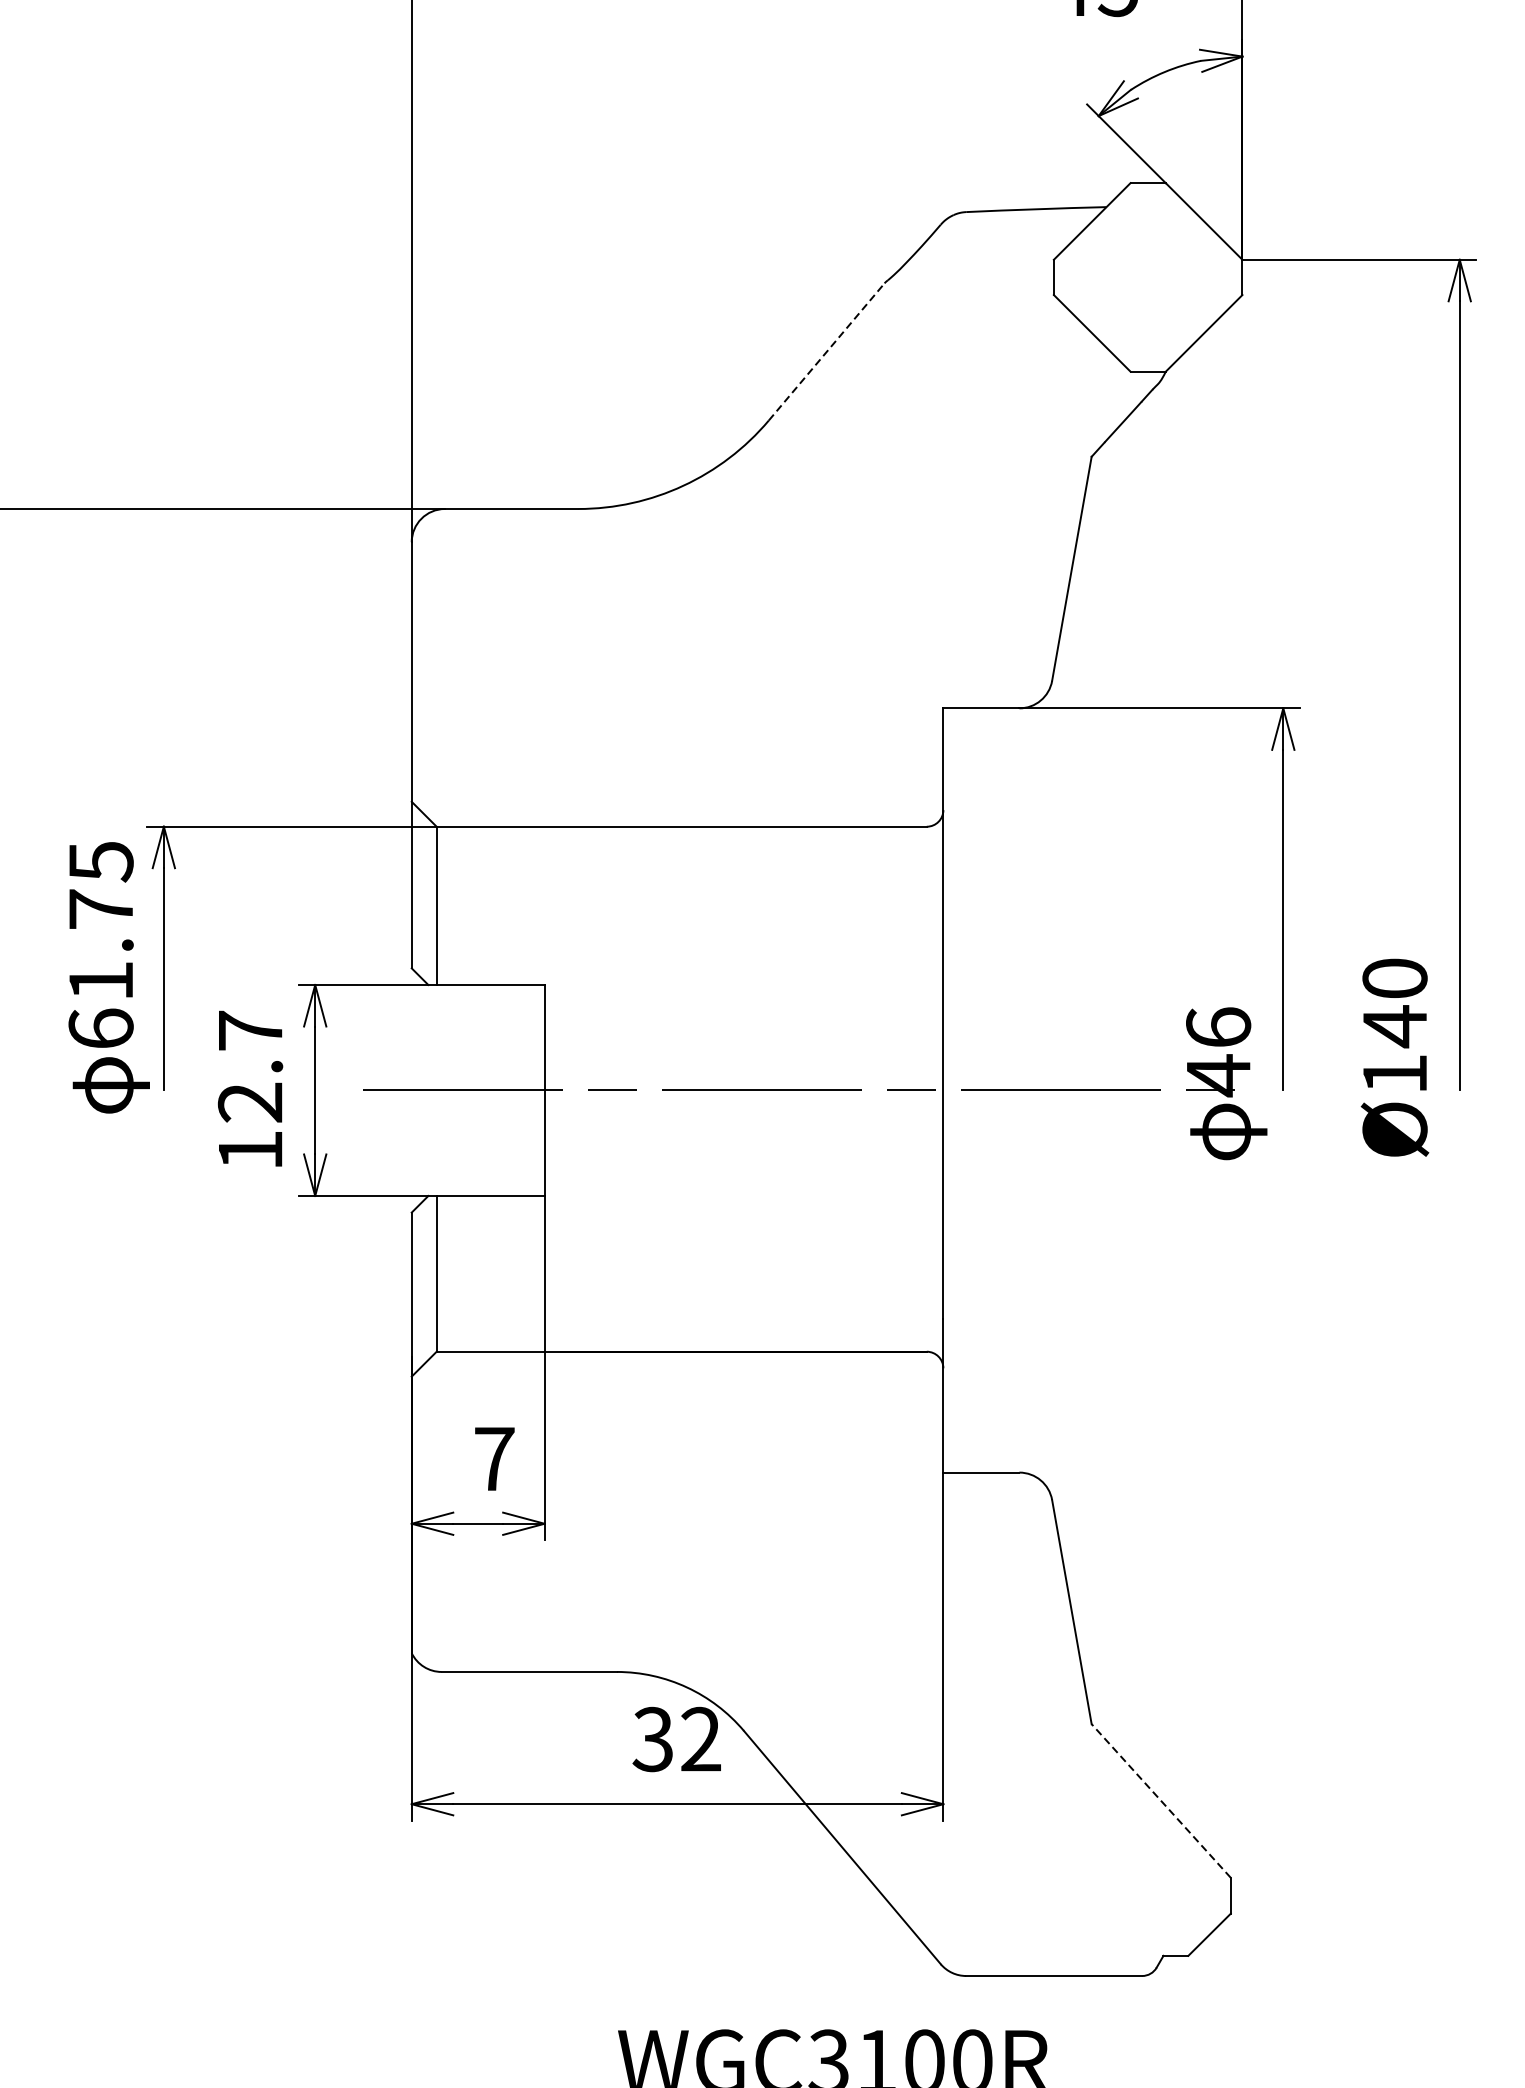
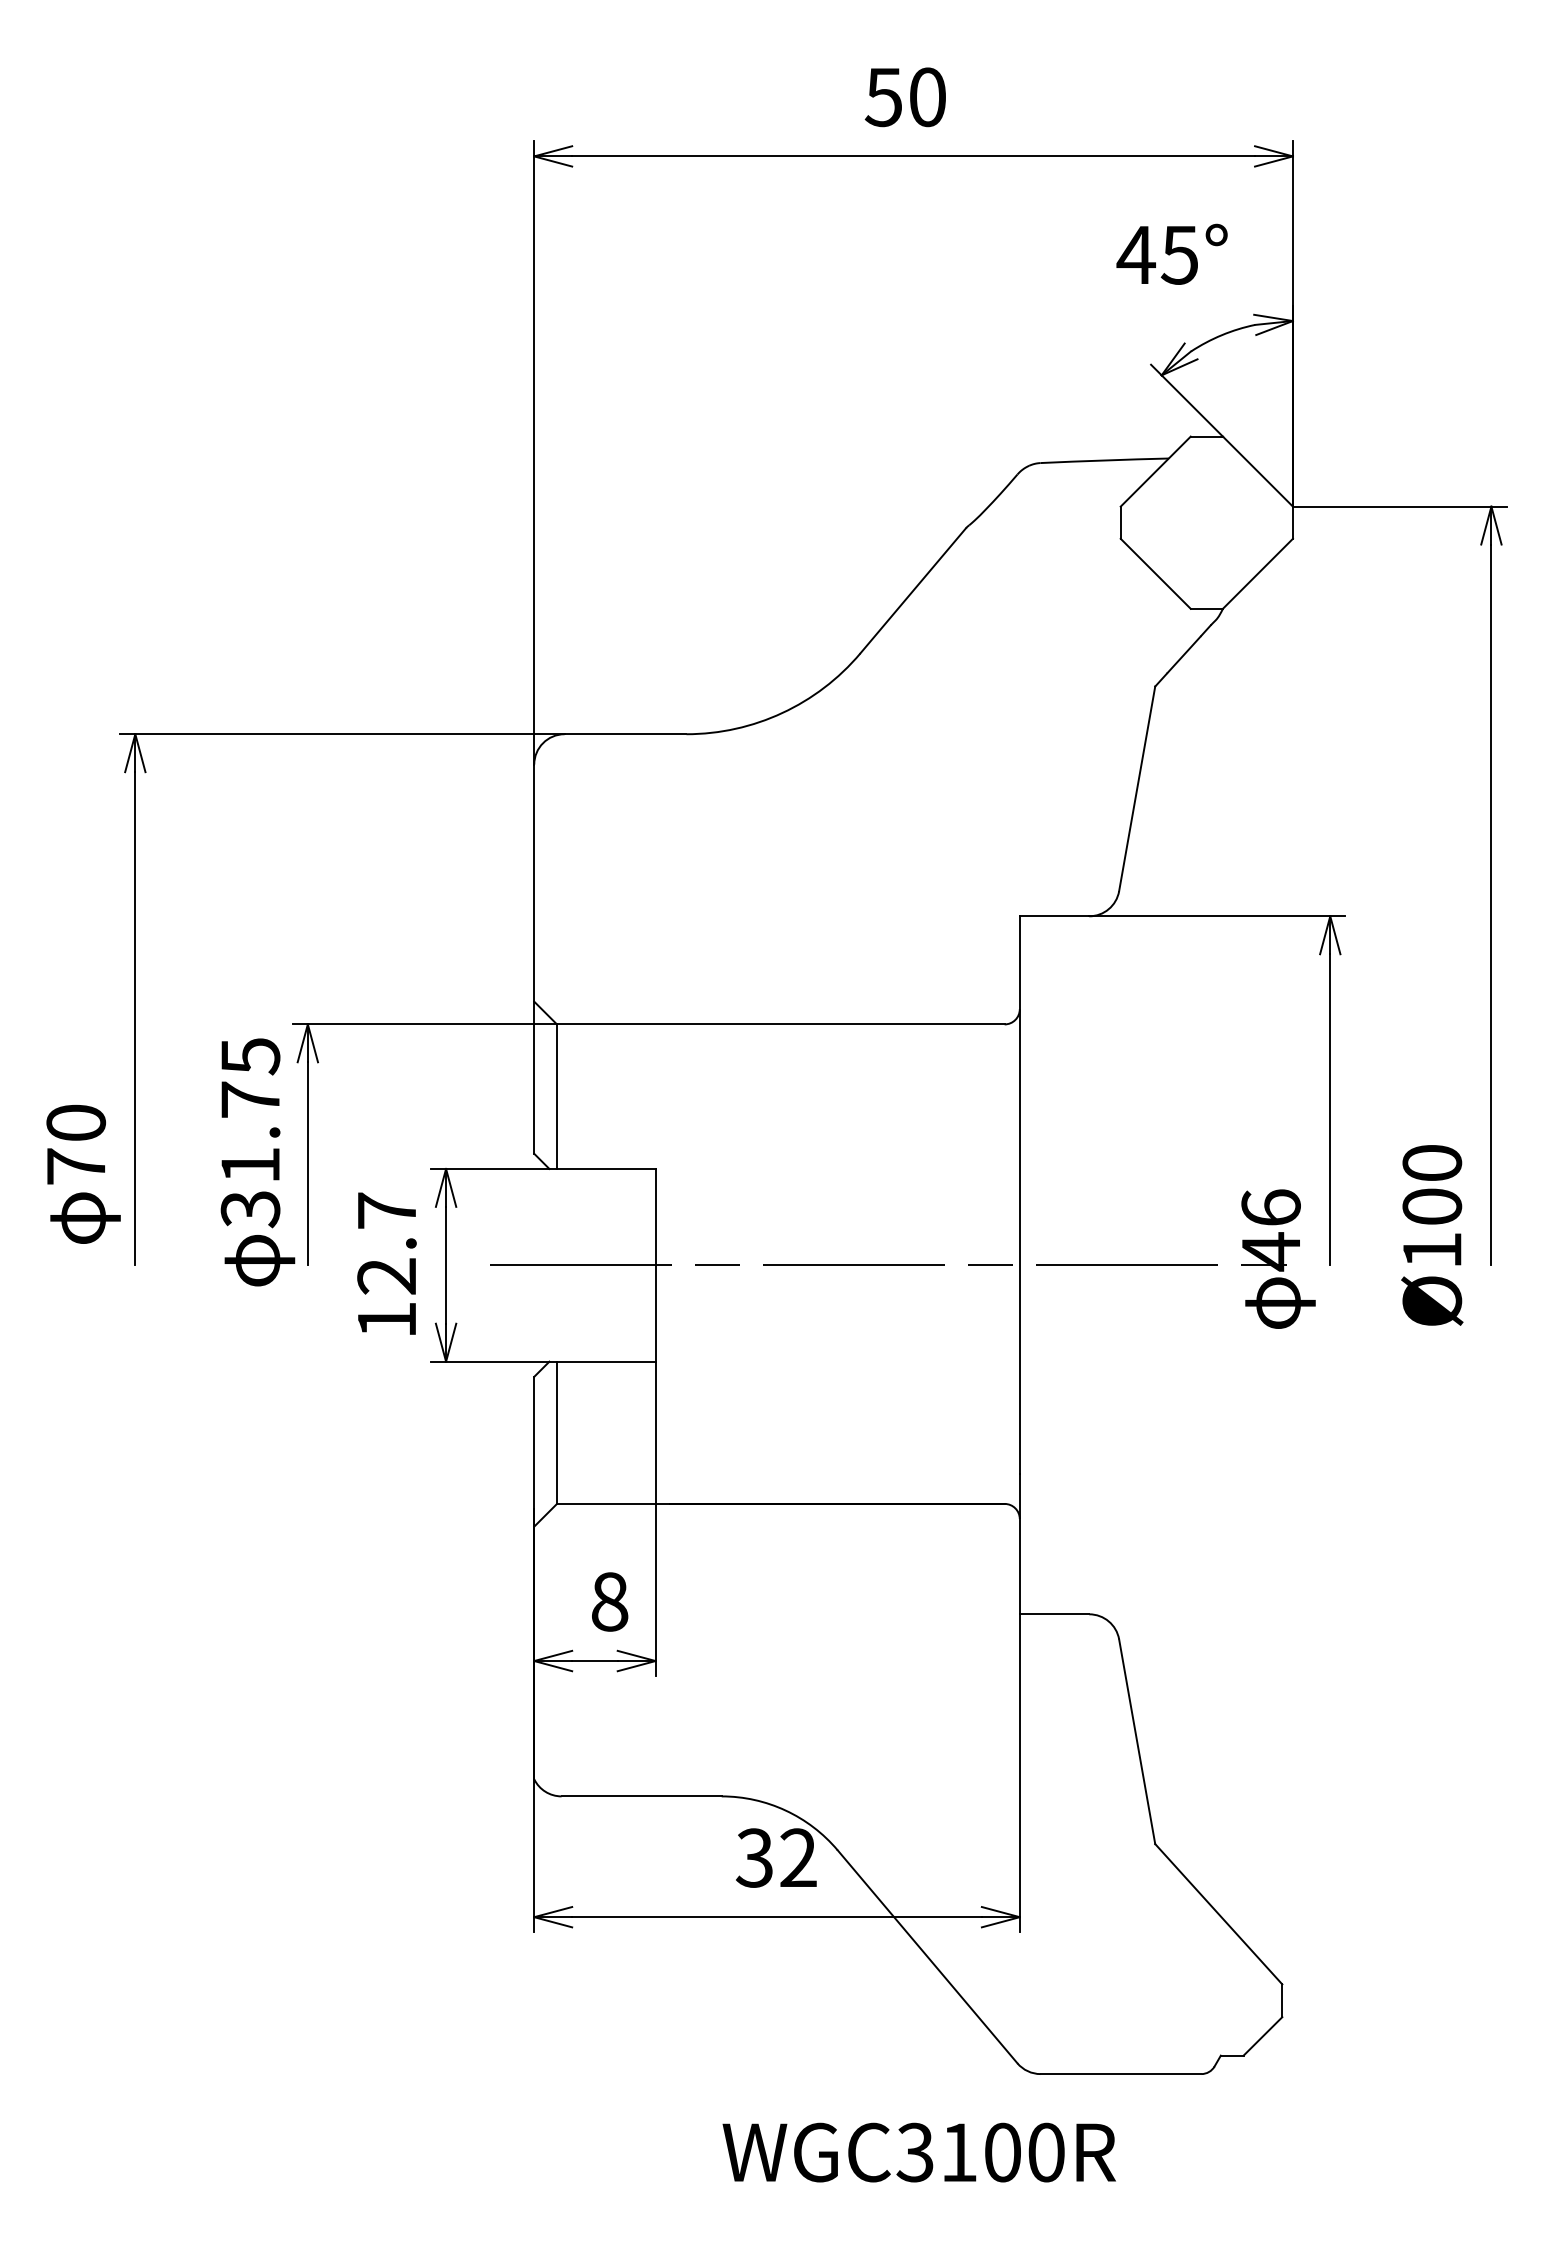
line: (826, 351) -> (913, 590), dashed -> solid
text: (1395, 1026) -> (1432, 1206), Ø140 -> Ø100
text: (101, 1029) -> (250, 1209), 61.75 -> 31.75
text: (495, 1458) -> (610, 1601), 7 -> 8
line: (1160, 1801) -> (1218, 1914), dashed -> solid

